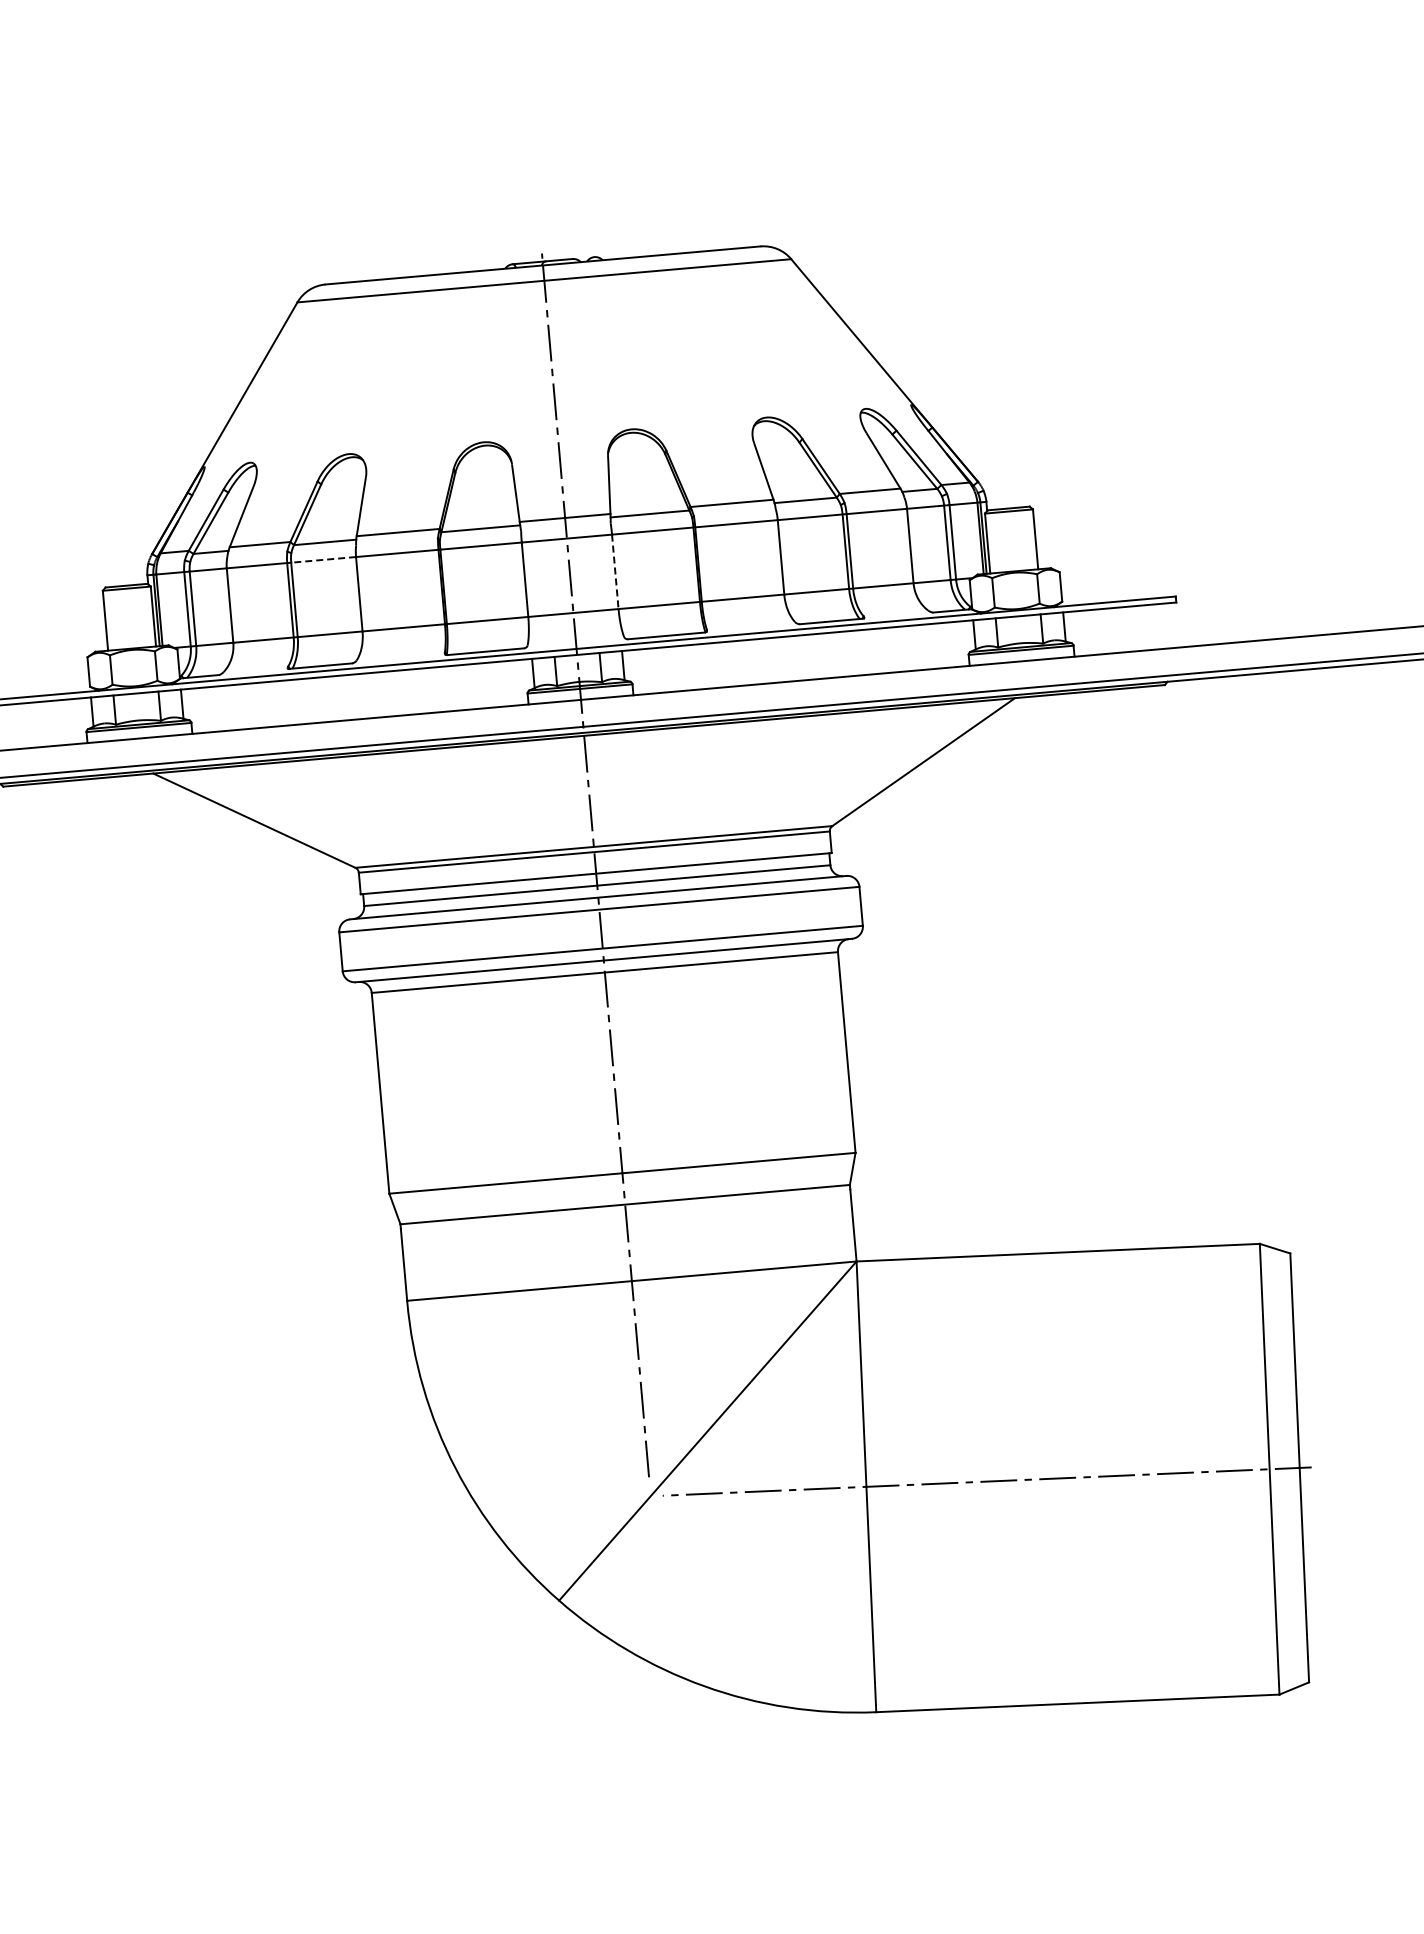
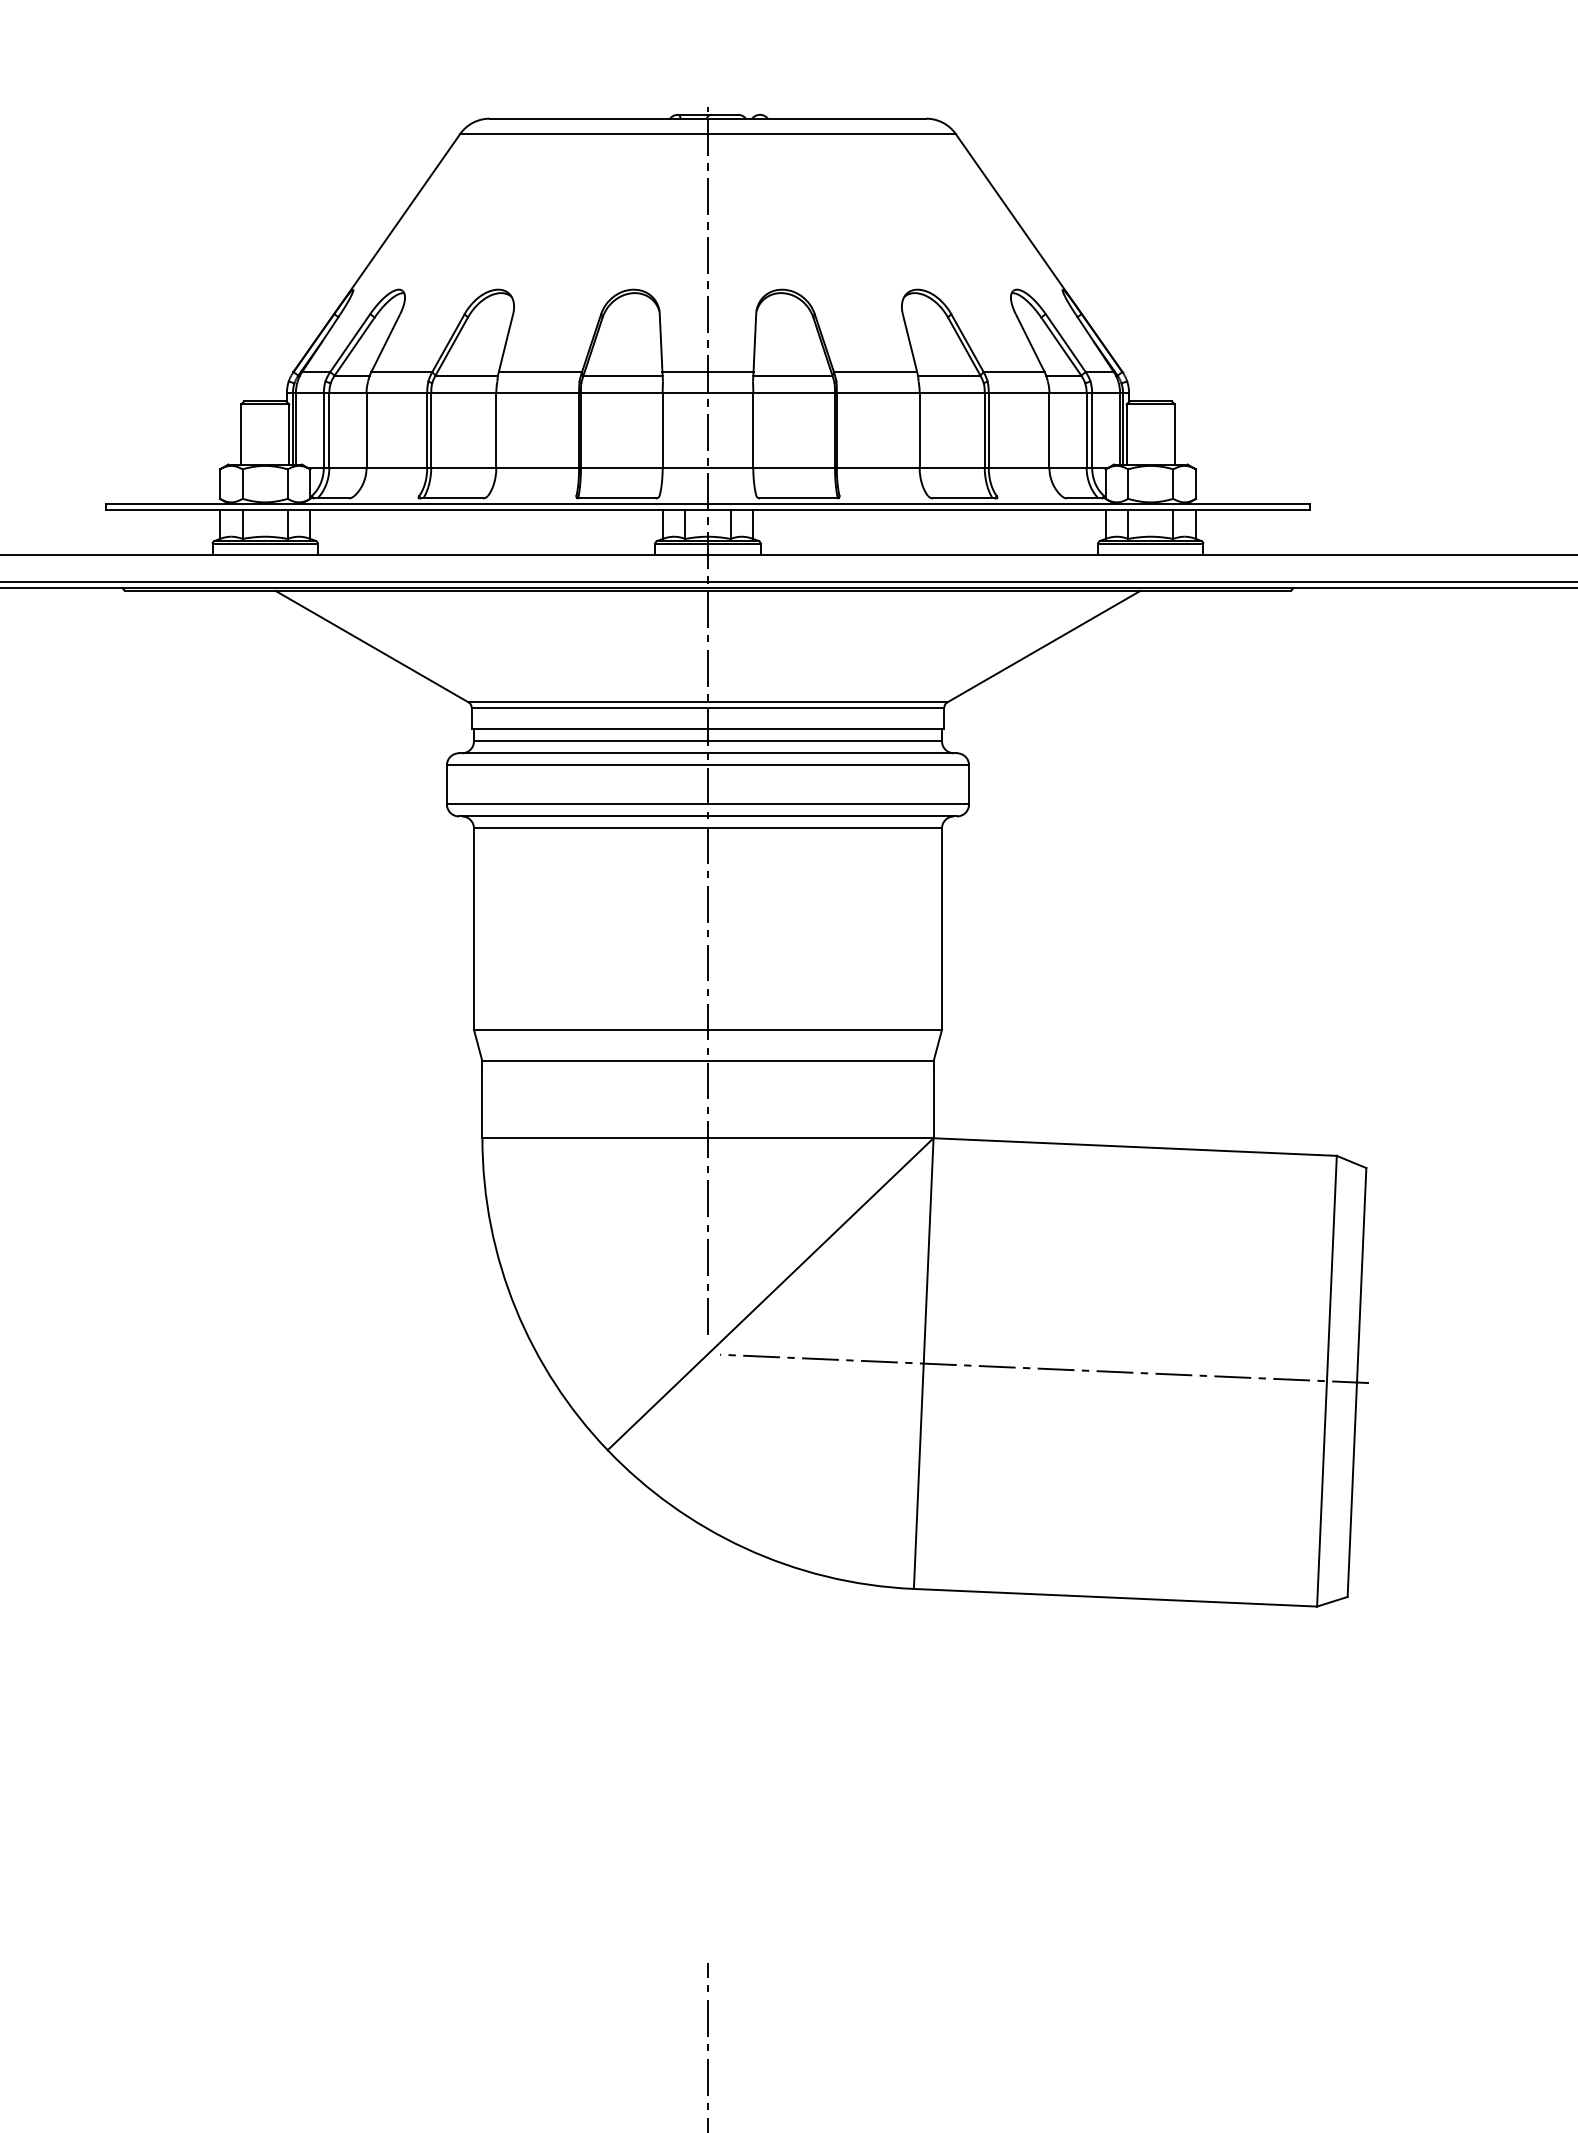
line: (323, 559) -> (463, 392), dashed -> solid
line: (615, 572) -> (753, 430), dashed -> solid

